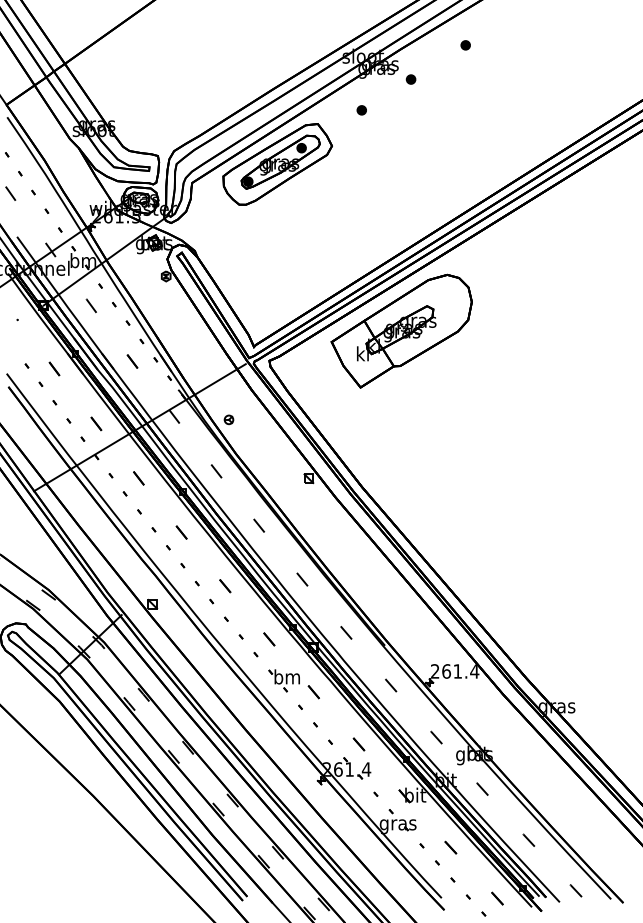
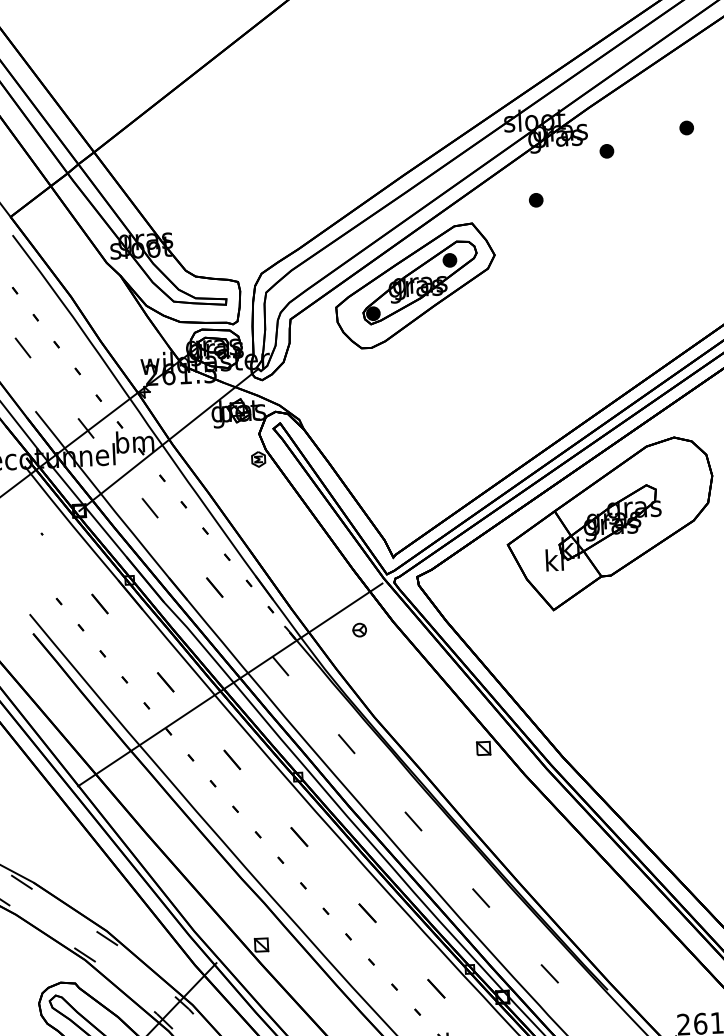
part: (465, 45) -> (686, 128), moved
part: (228, 419) -> (358, 629), moved

